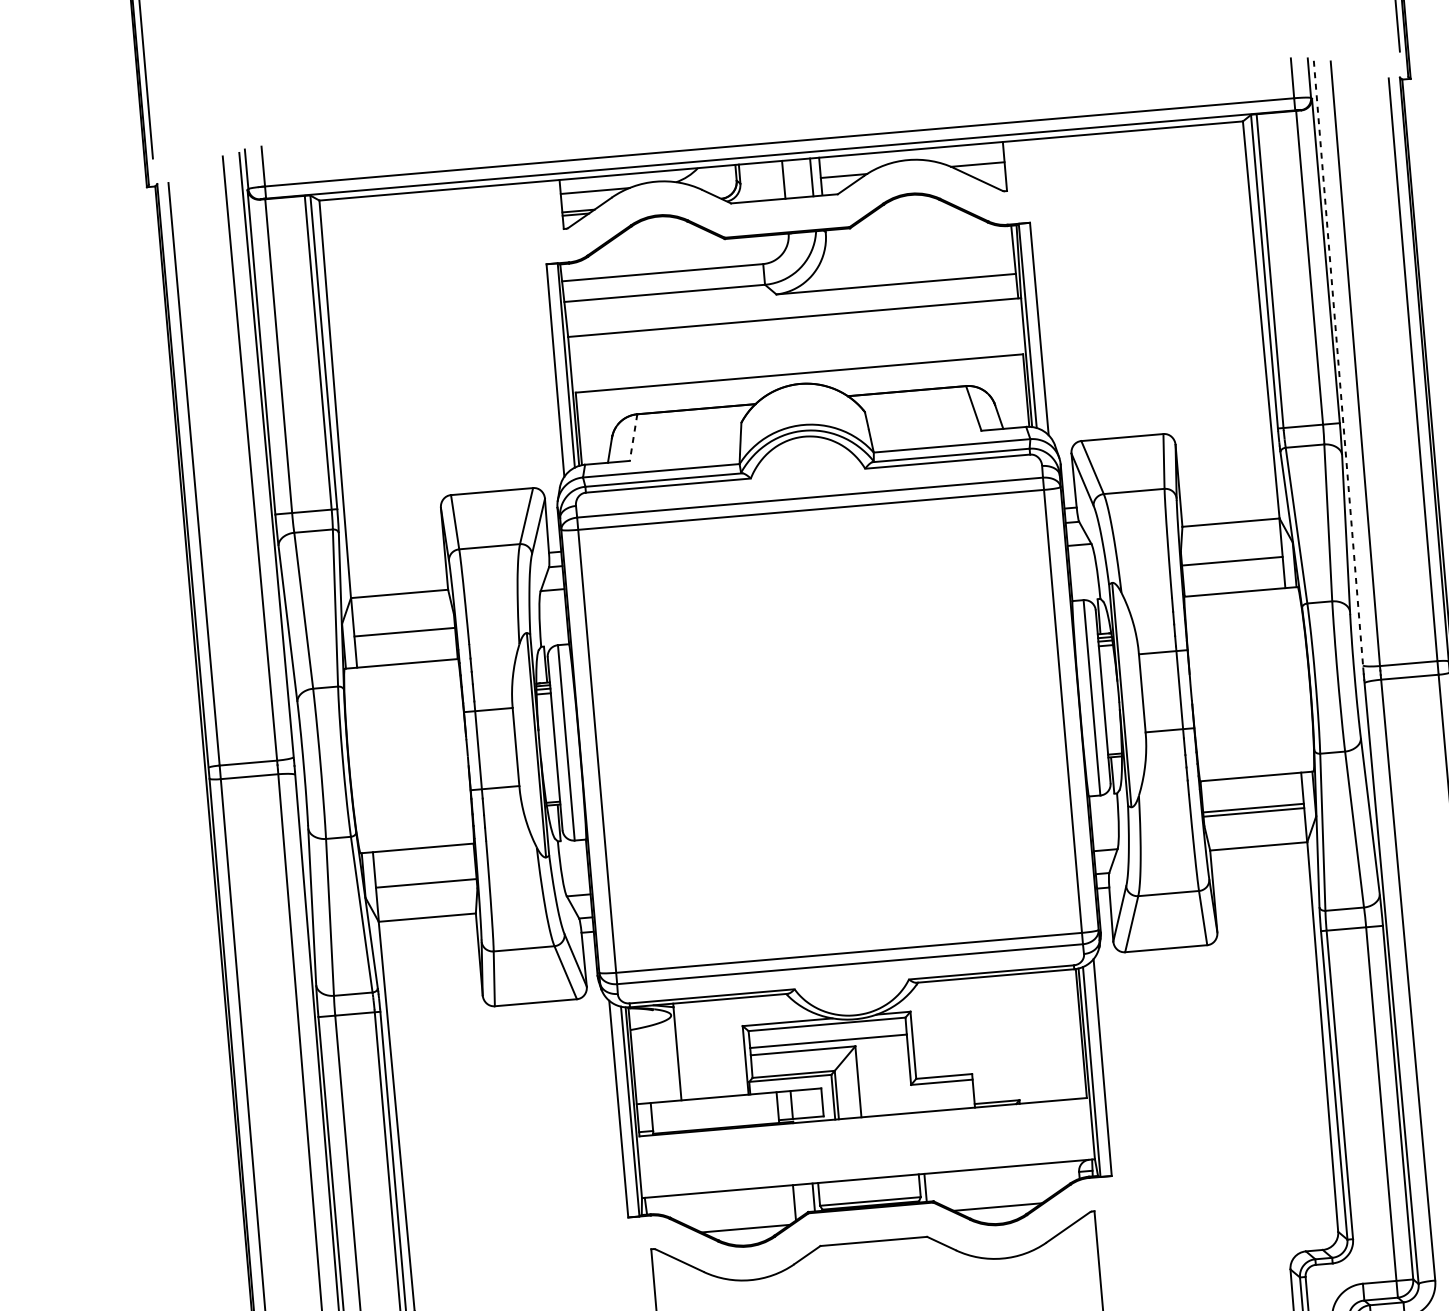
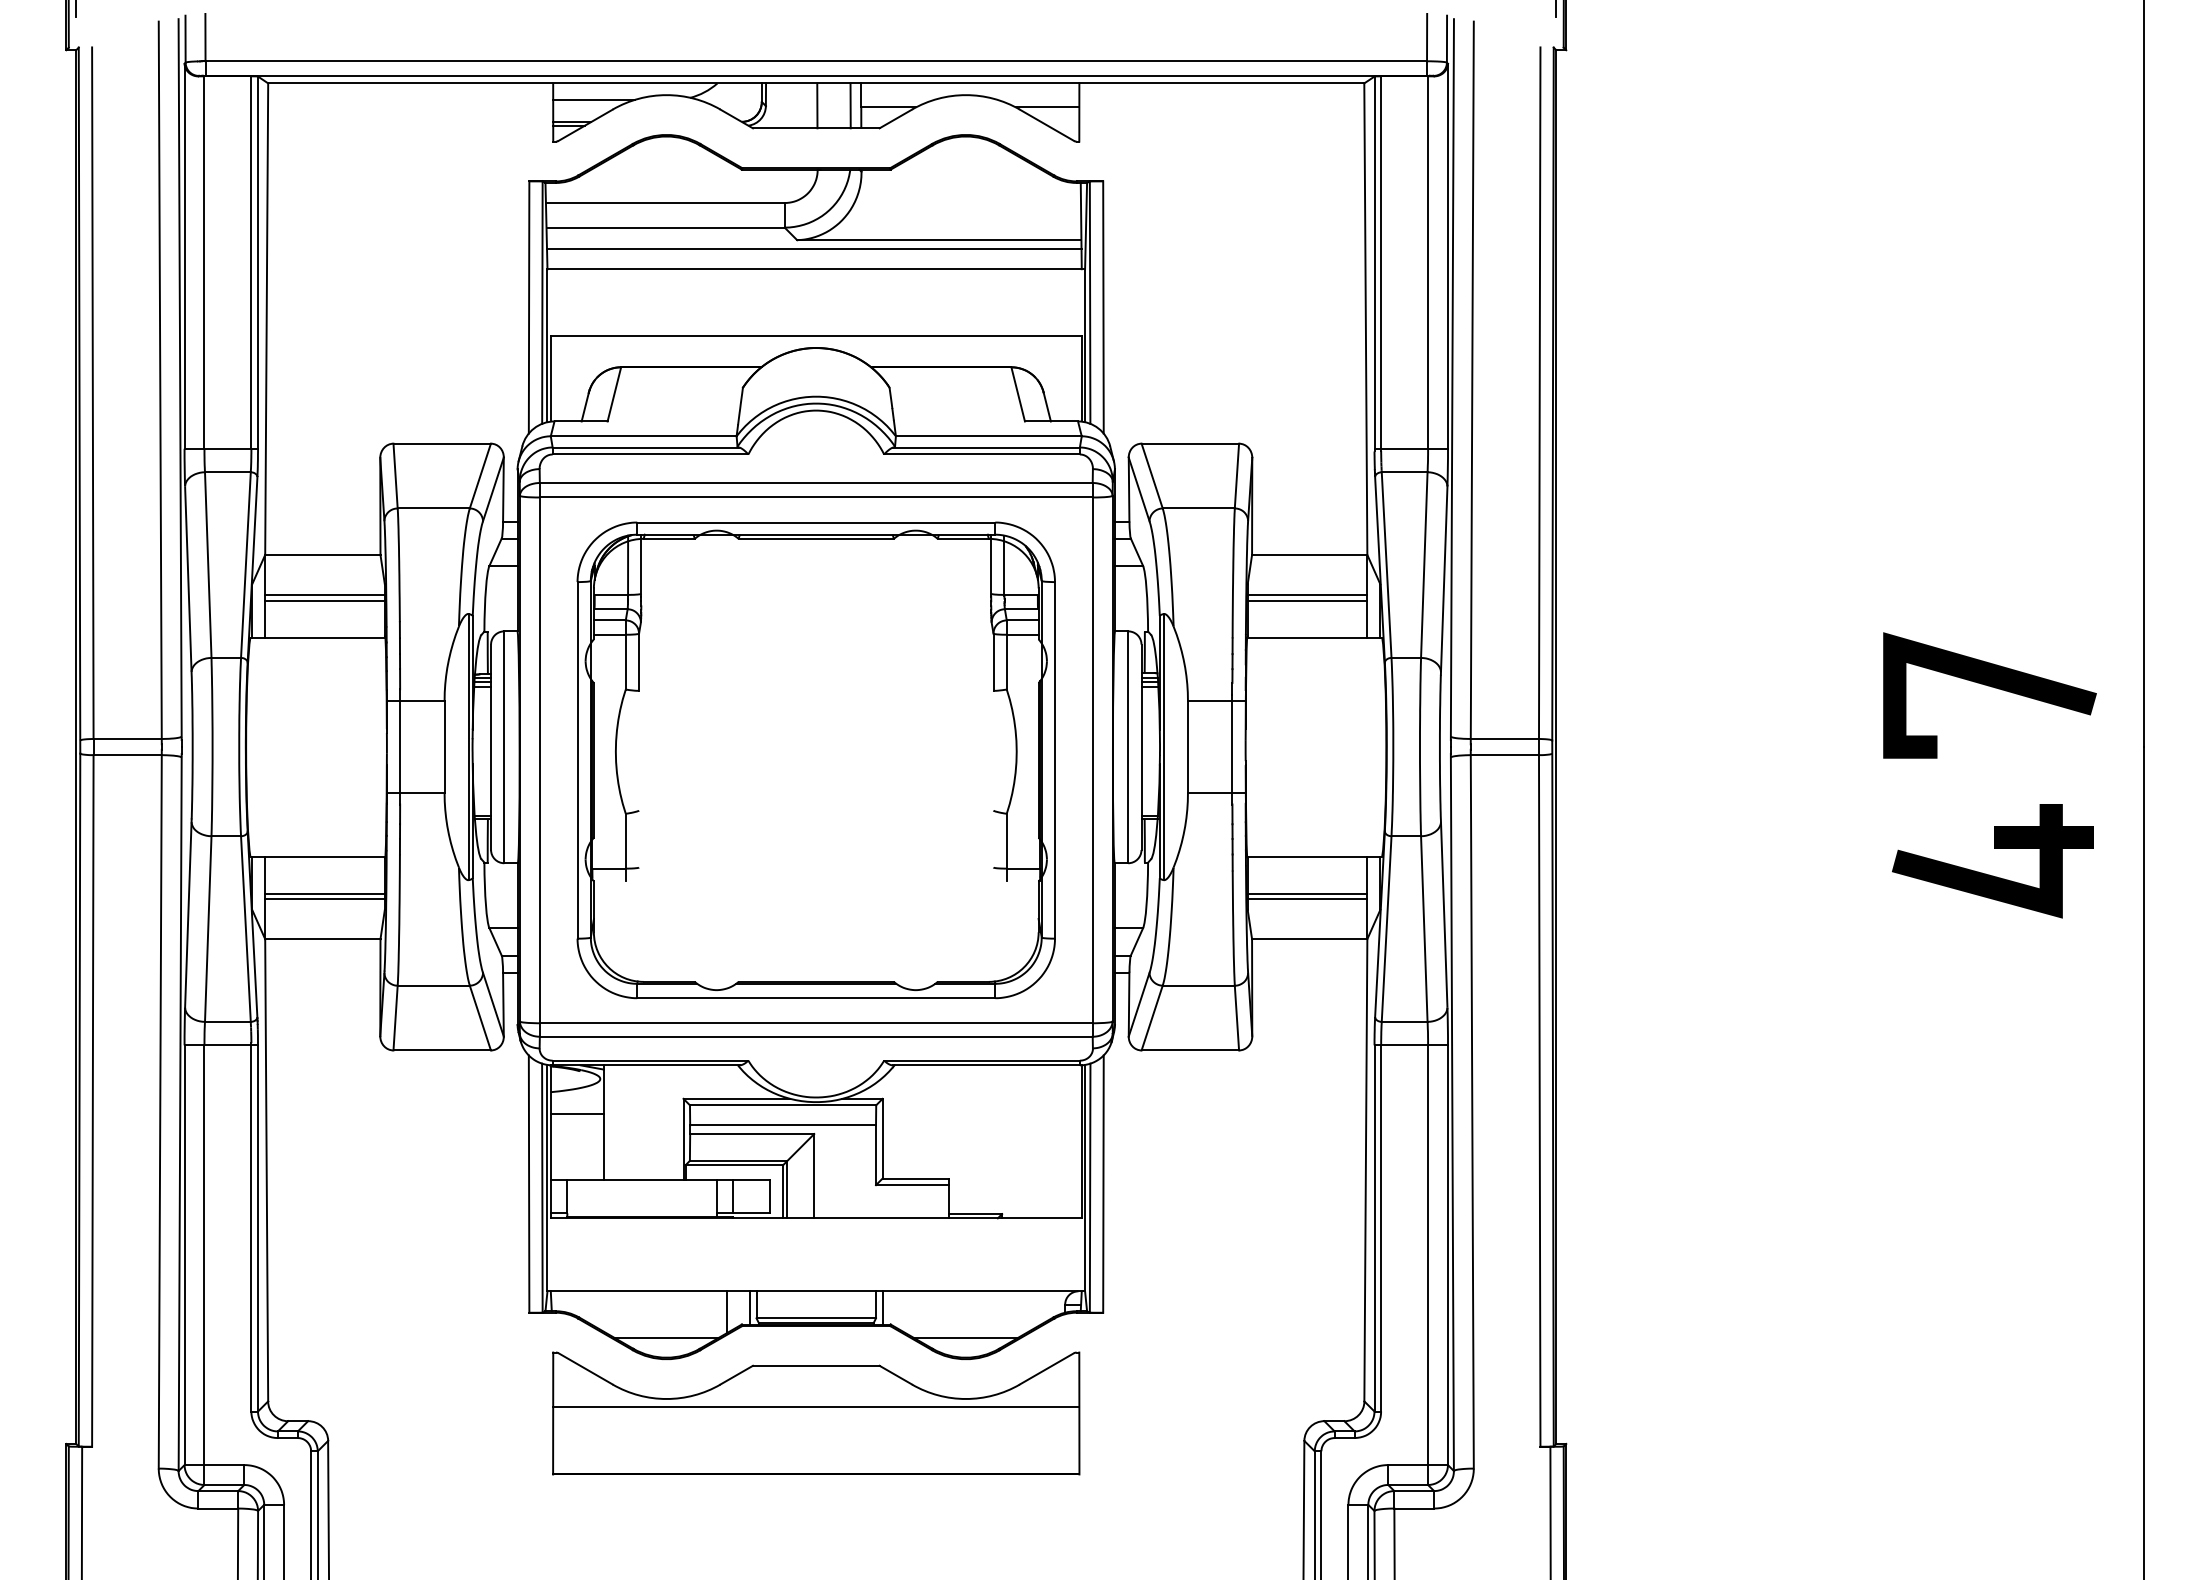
line: (791, 300) -> (814, 248), added
line: (1338, 365) -> (1452, 380), dashed -> solid
line: (633, 437) -> (614, 394), dashed -> solid
line: (1232, 556) -> (1307, 595), added
line: (403, 627) -> (324, 595), added
part: (829, 731) -> (815, 760), added
line: (425, 879) -> (324, 893), added
line: (653, 1047) -> (576, 1114), added
line: (877, 1276) -> (816, 1407), added

